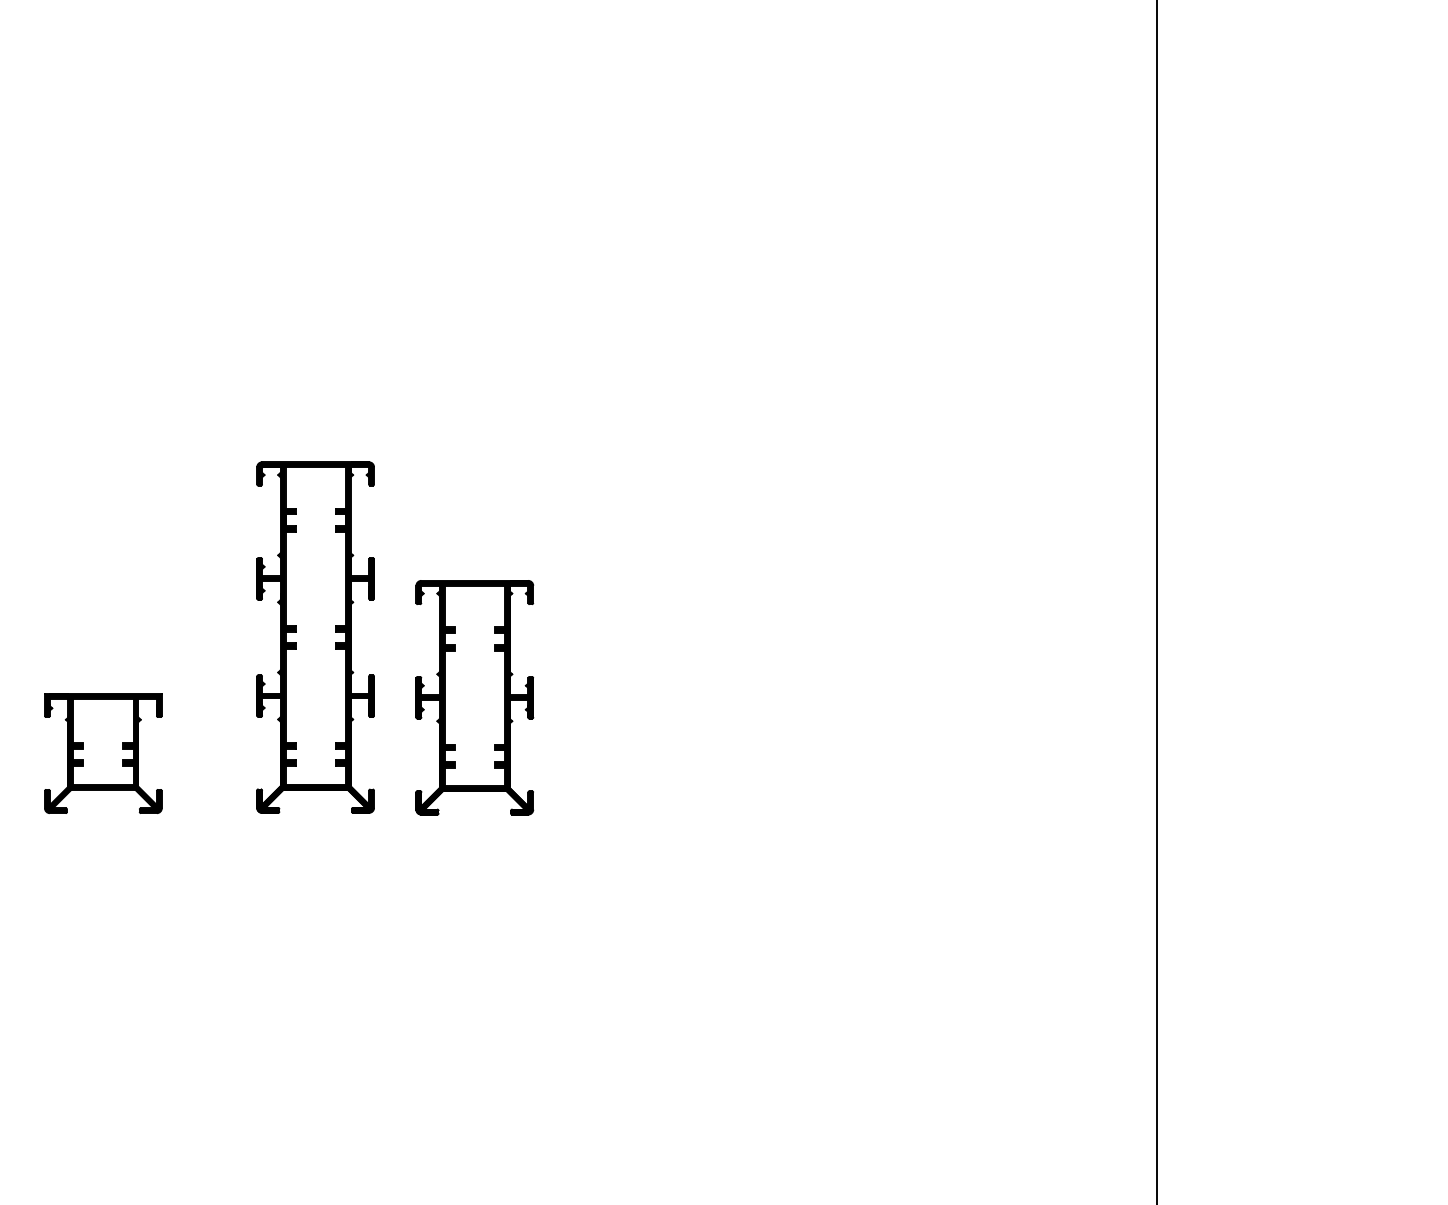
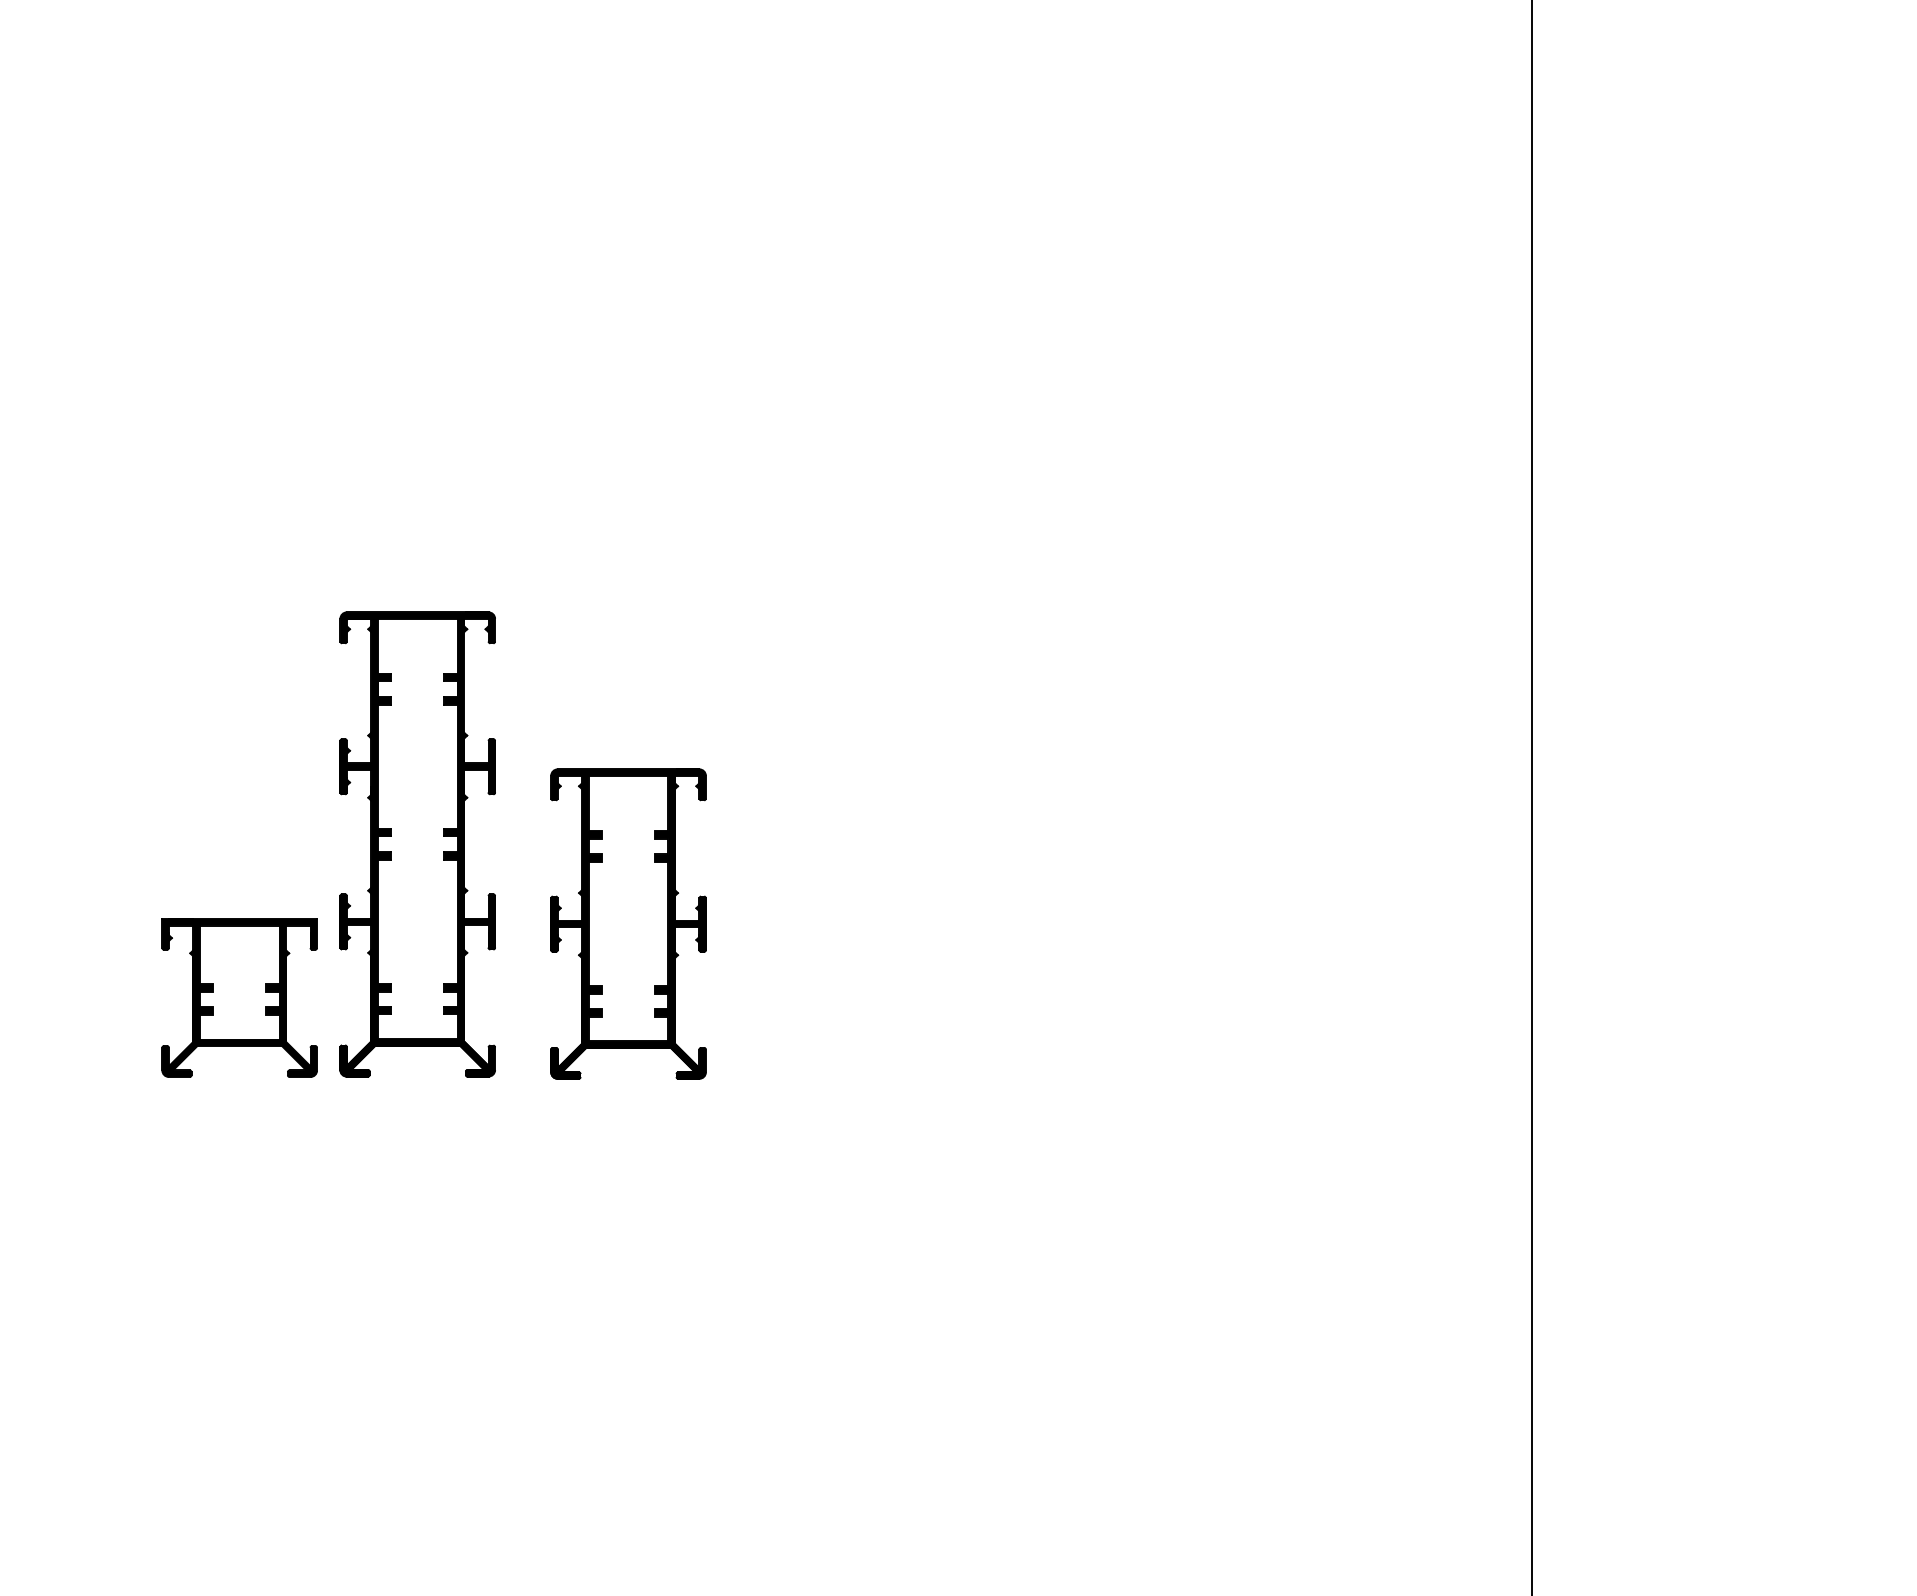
part: (103, 753) -> (239, 997), moved

